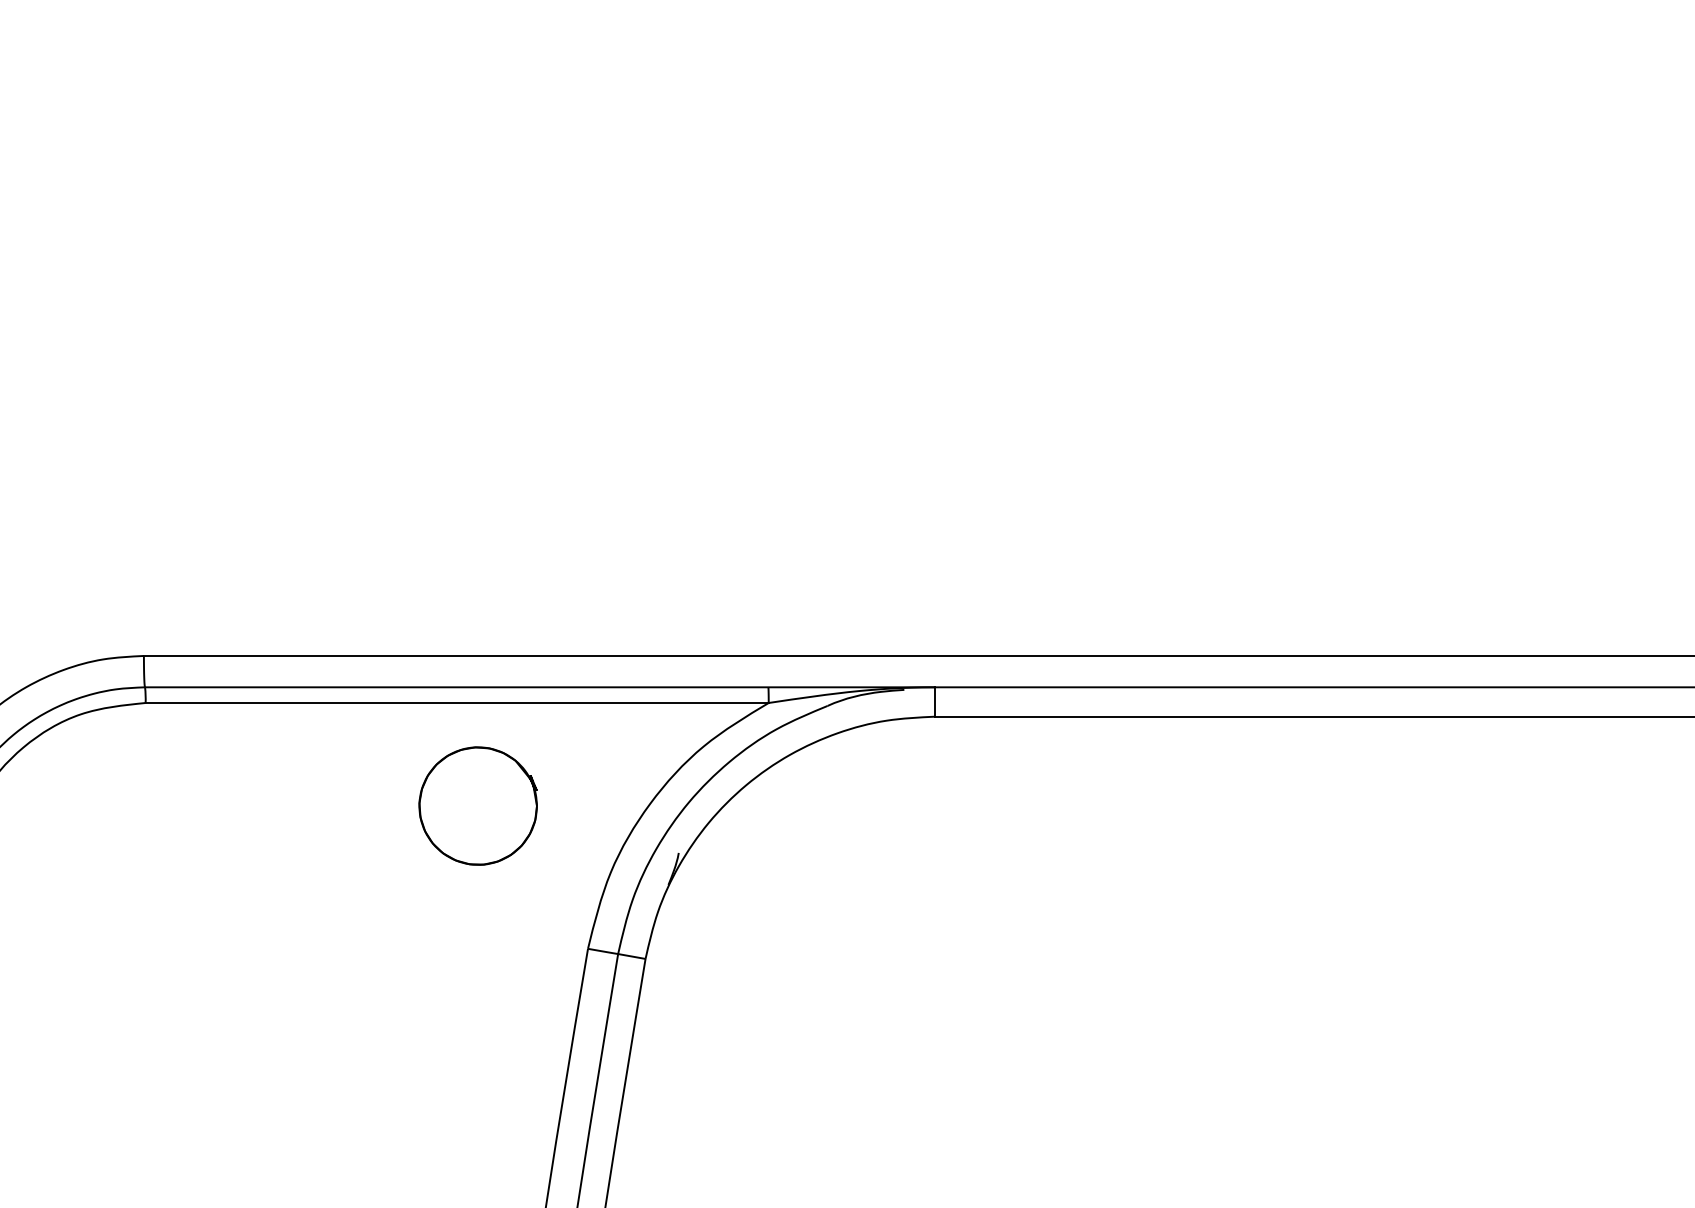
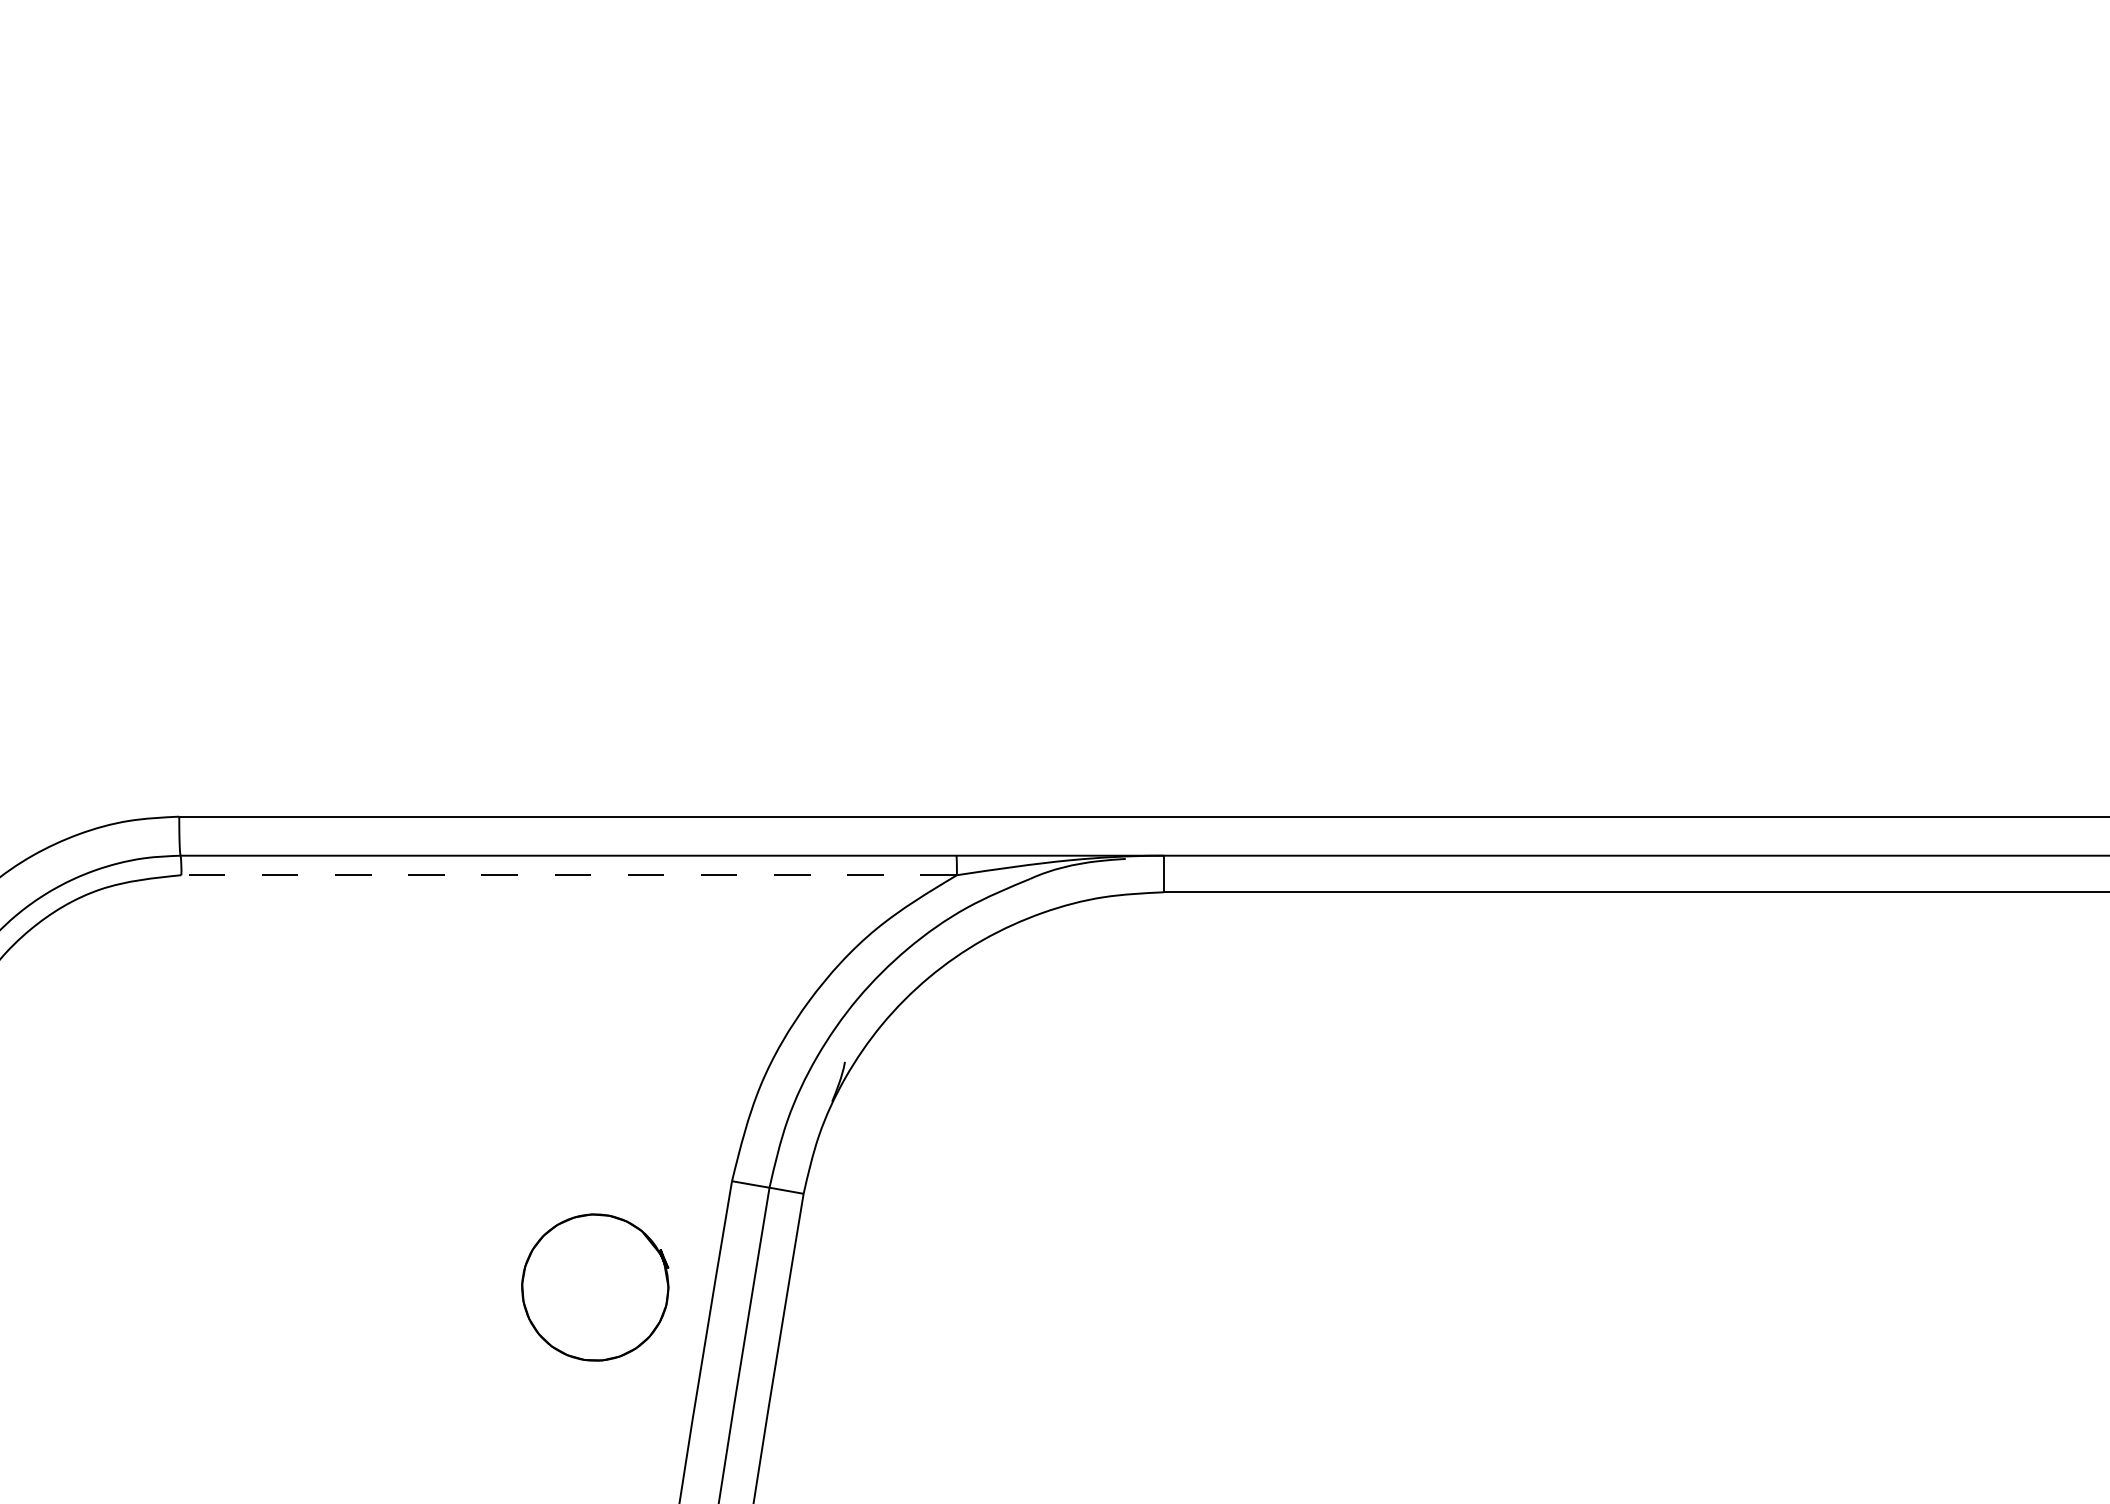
line: (457, 703) -> (569, 875), solid -> dashed
part: (478, 806) -> (595, 1287), moved

